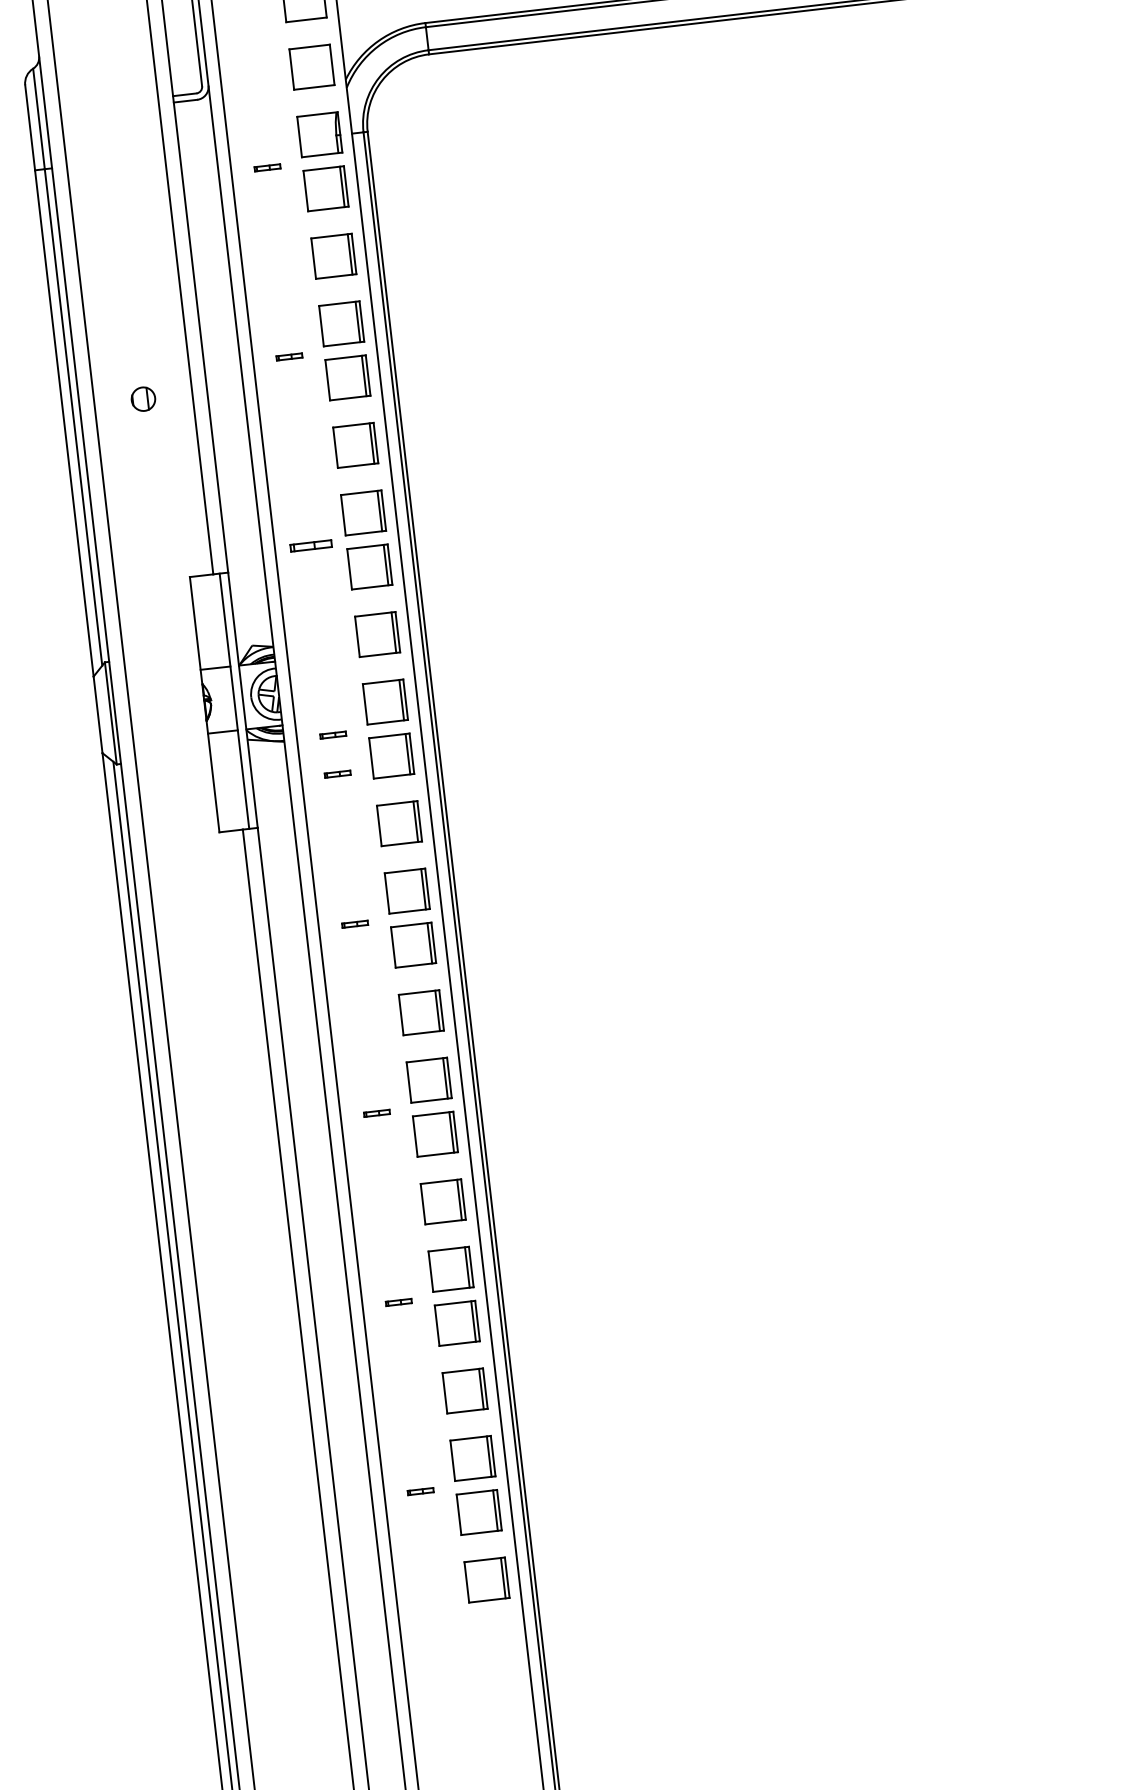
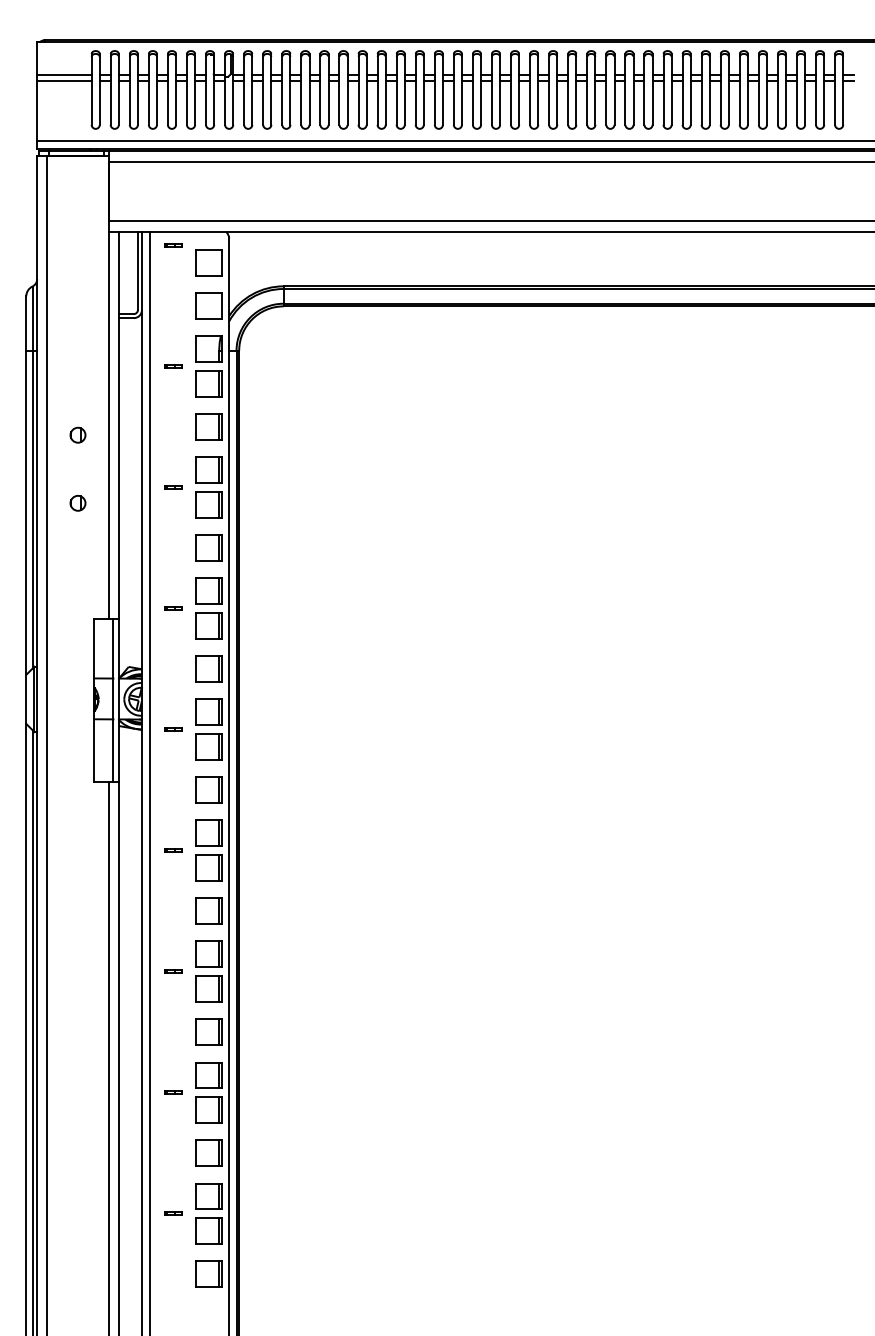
part: (130, 291) -> (77, 434), added
part: (311, 546) -> (173, 608), size x0.62
part: (338, 774) -> (173, 754), removed

